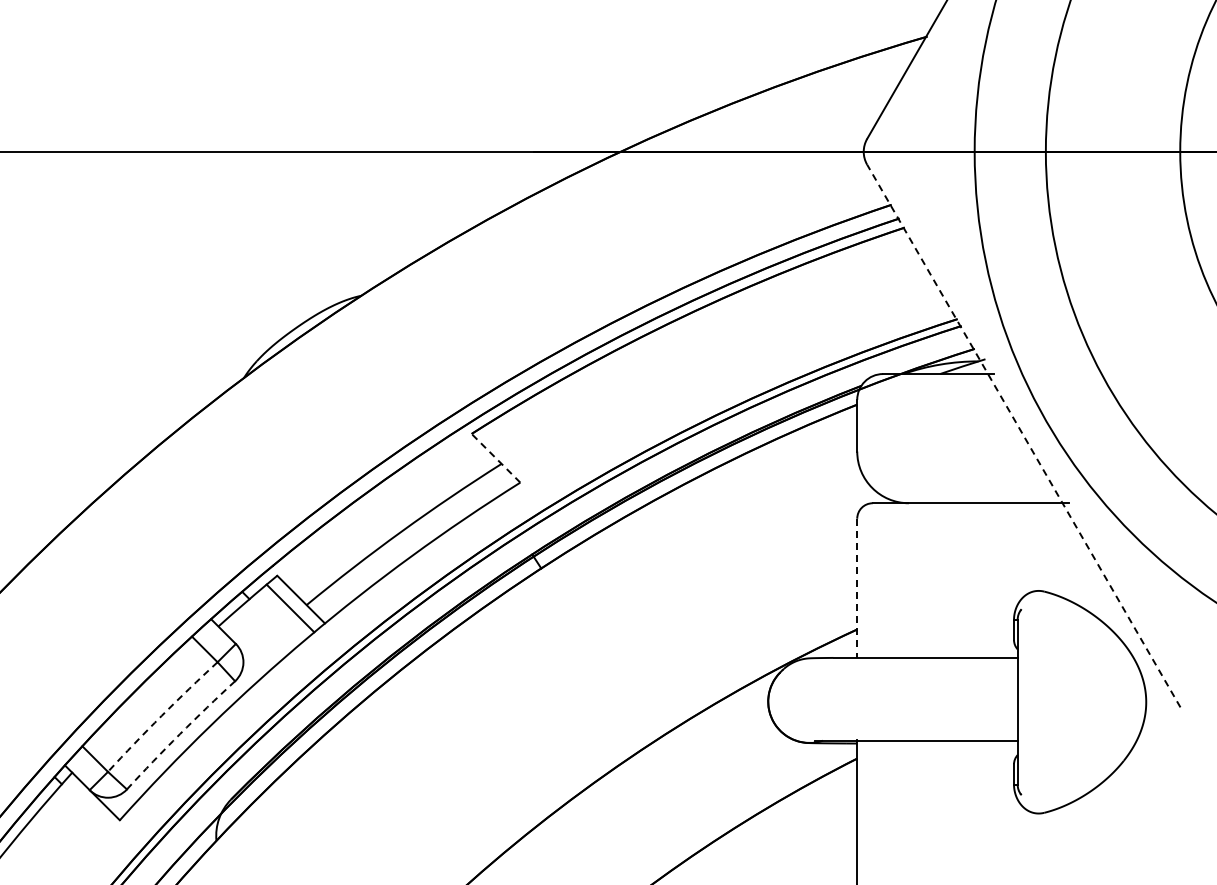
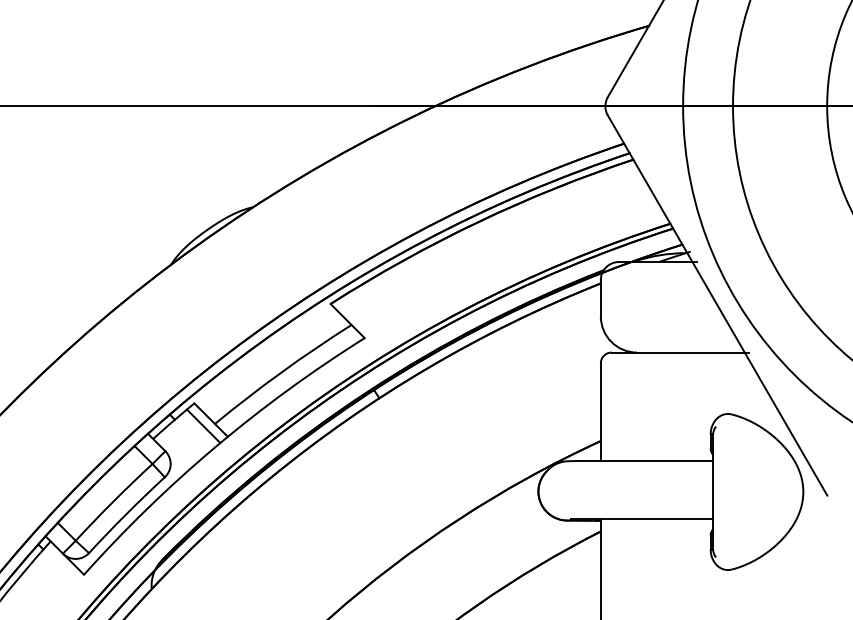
line: (1023, 435) -> (717, 305), dashed -> solid
line: (495, 457) -> (347, 320), dashed -> solid
line: (857, 588) -> (600, 412), dashed -> solid
arc: (161, 715) -> (113, 501), dashed -> solid
arc: (179, 734) -> (125, 514), dashed -> solid

